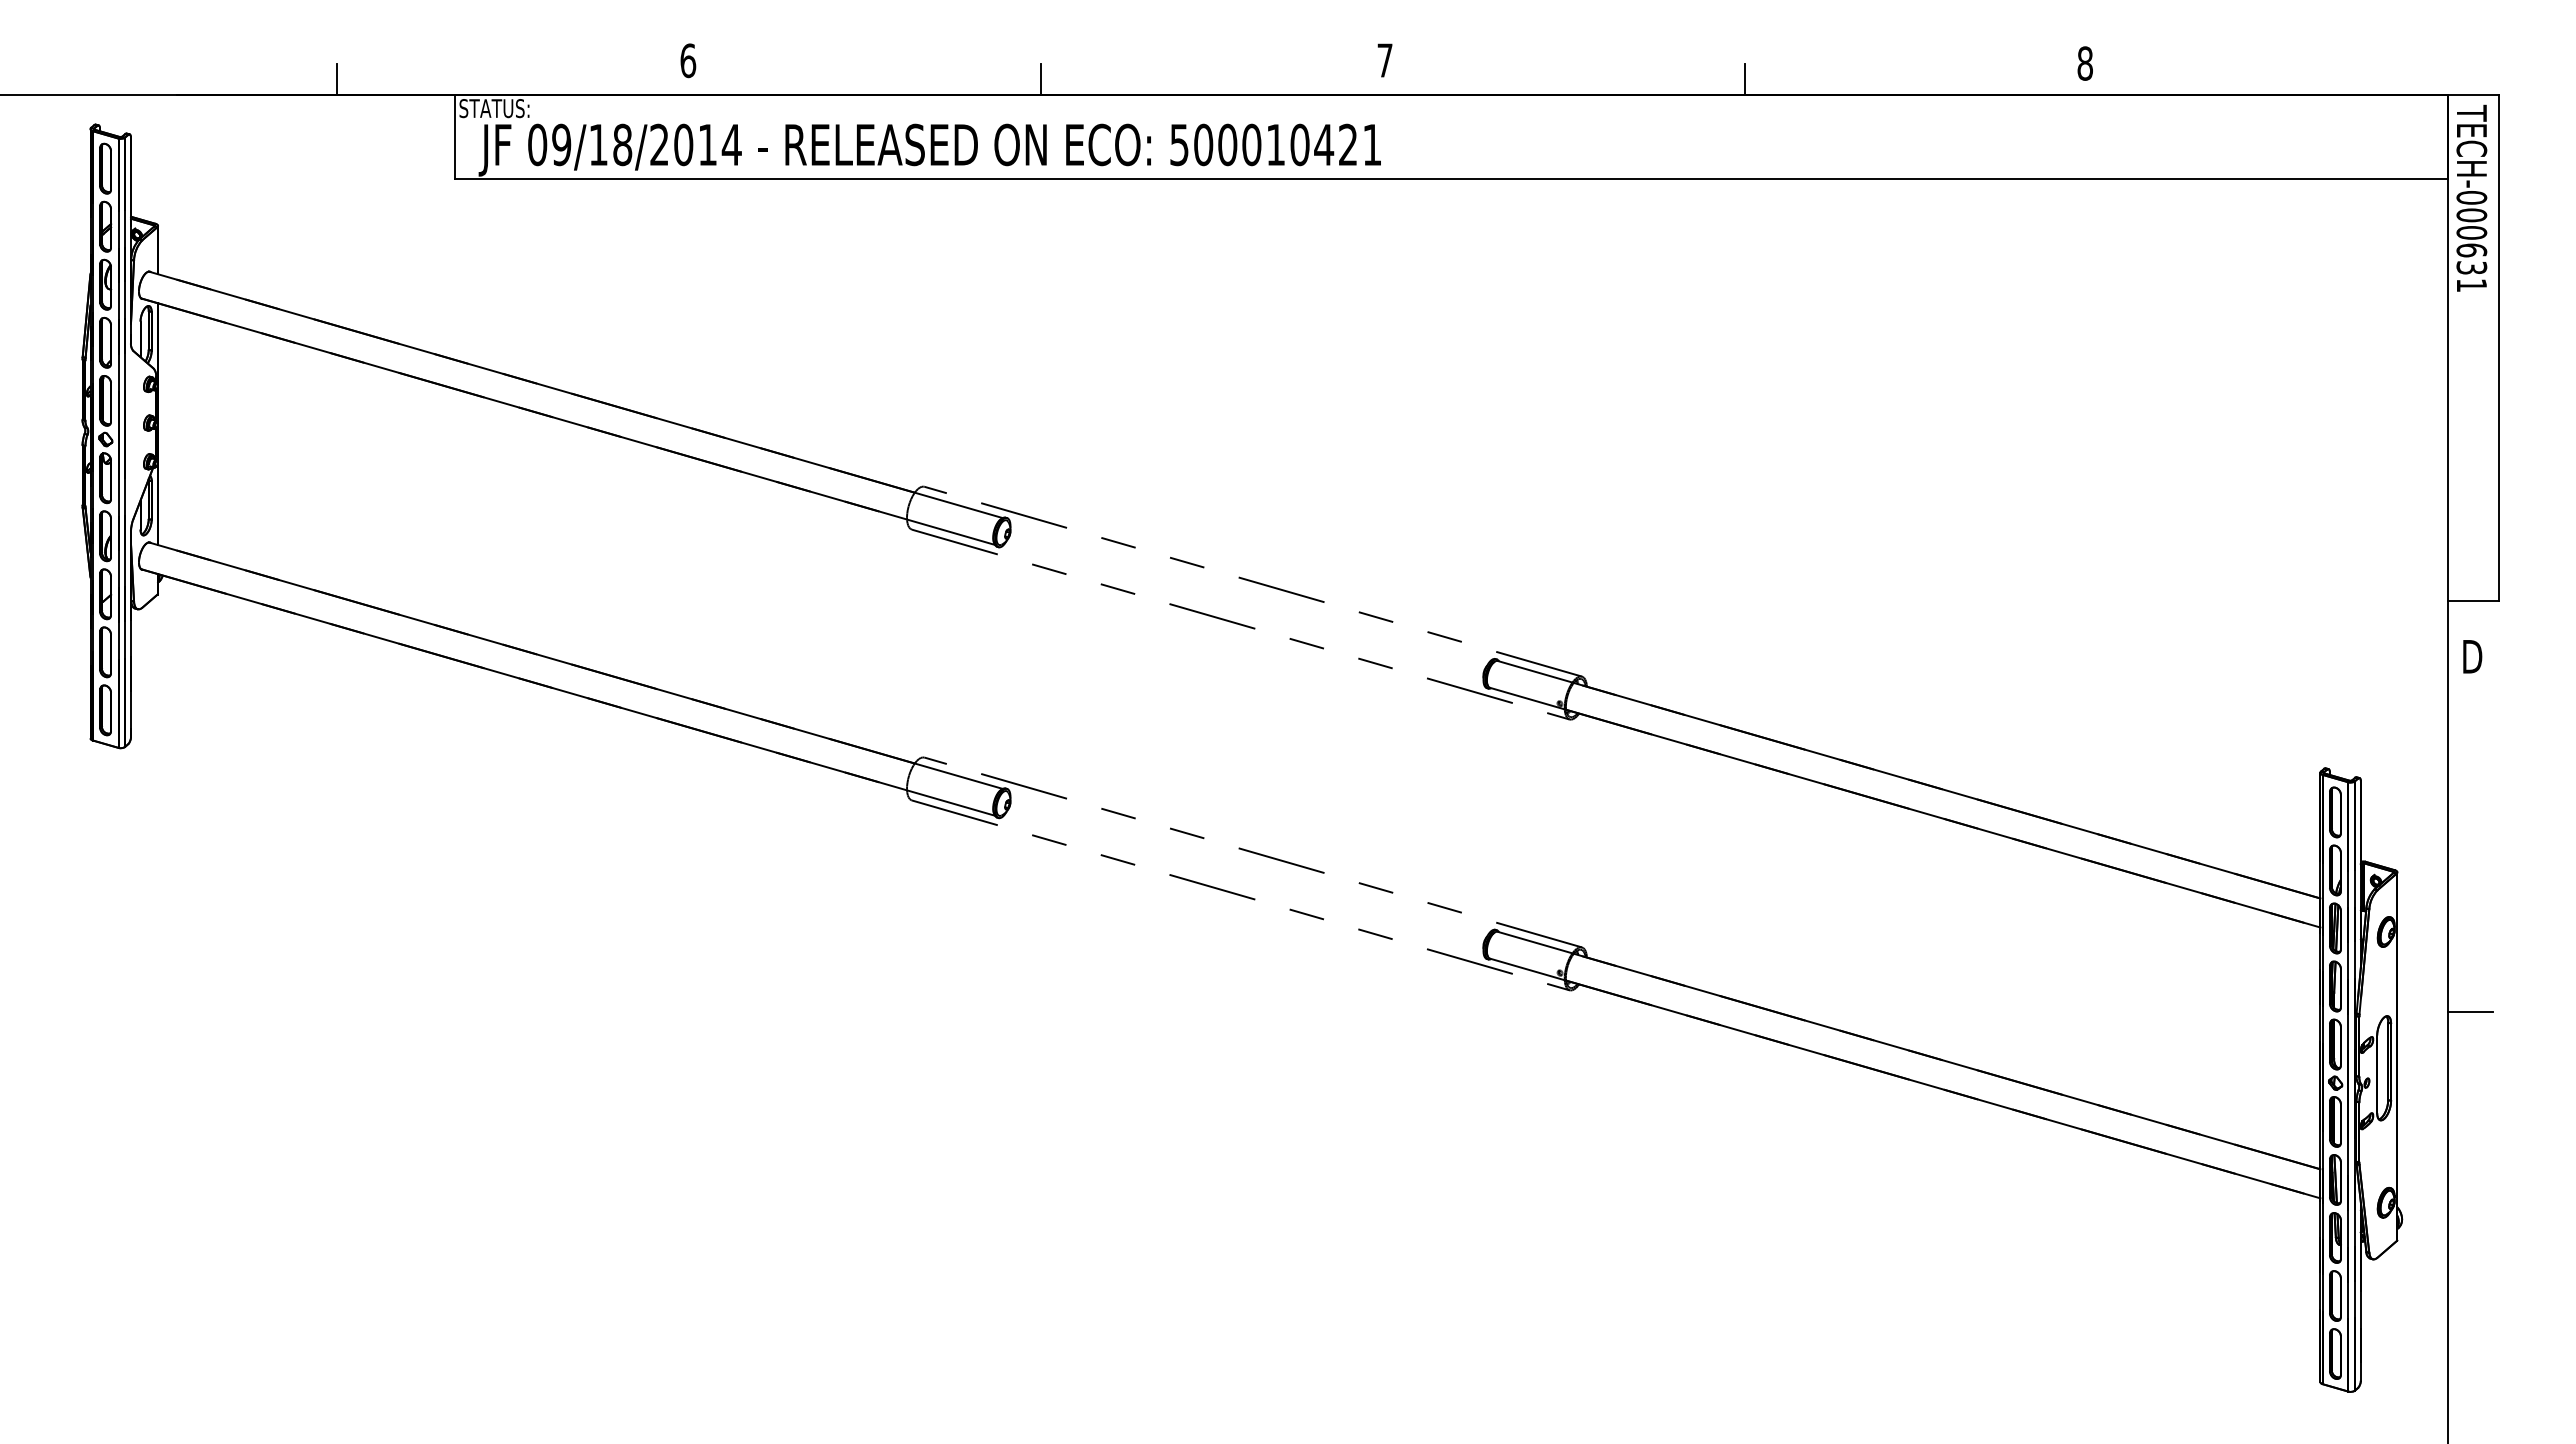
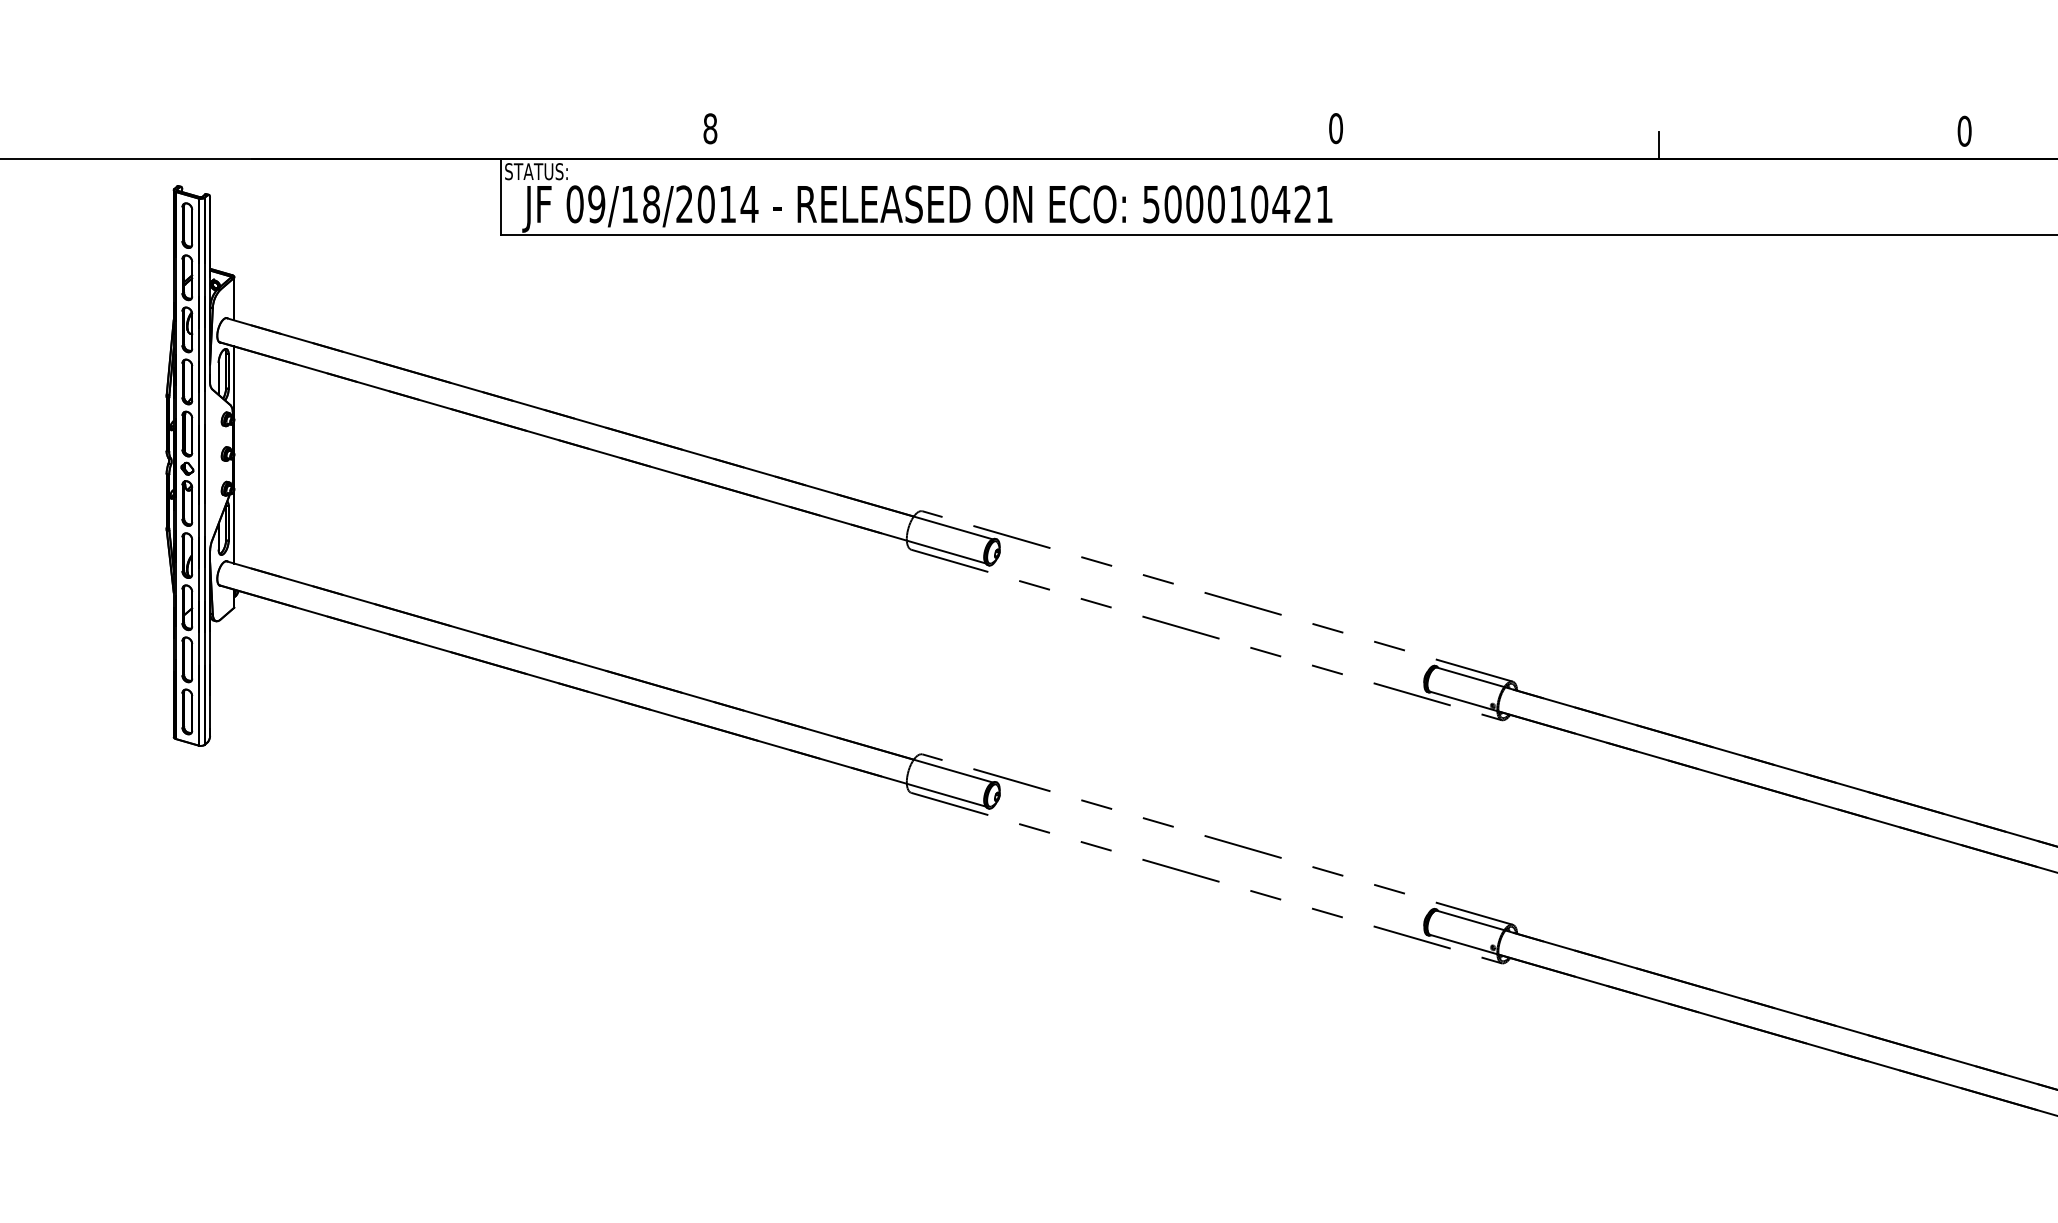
text: (688, 60) -> (710, 128), 6 -> 8
text: (1384, 60) -> (1335, 128), 7 -> 0
text: (2085, 63) -> (1964, 131), 8 -> 0
line: (337, 79) -> (395, 145), removed
line: (1040, 79) -> (1026, 145), removed

